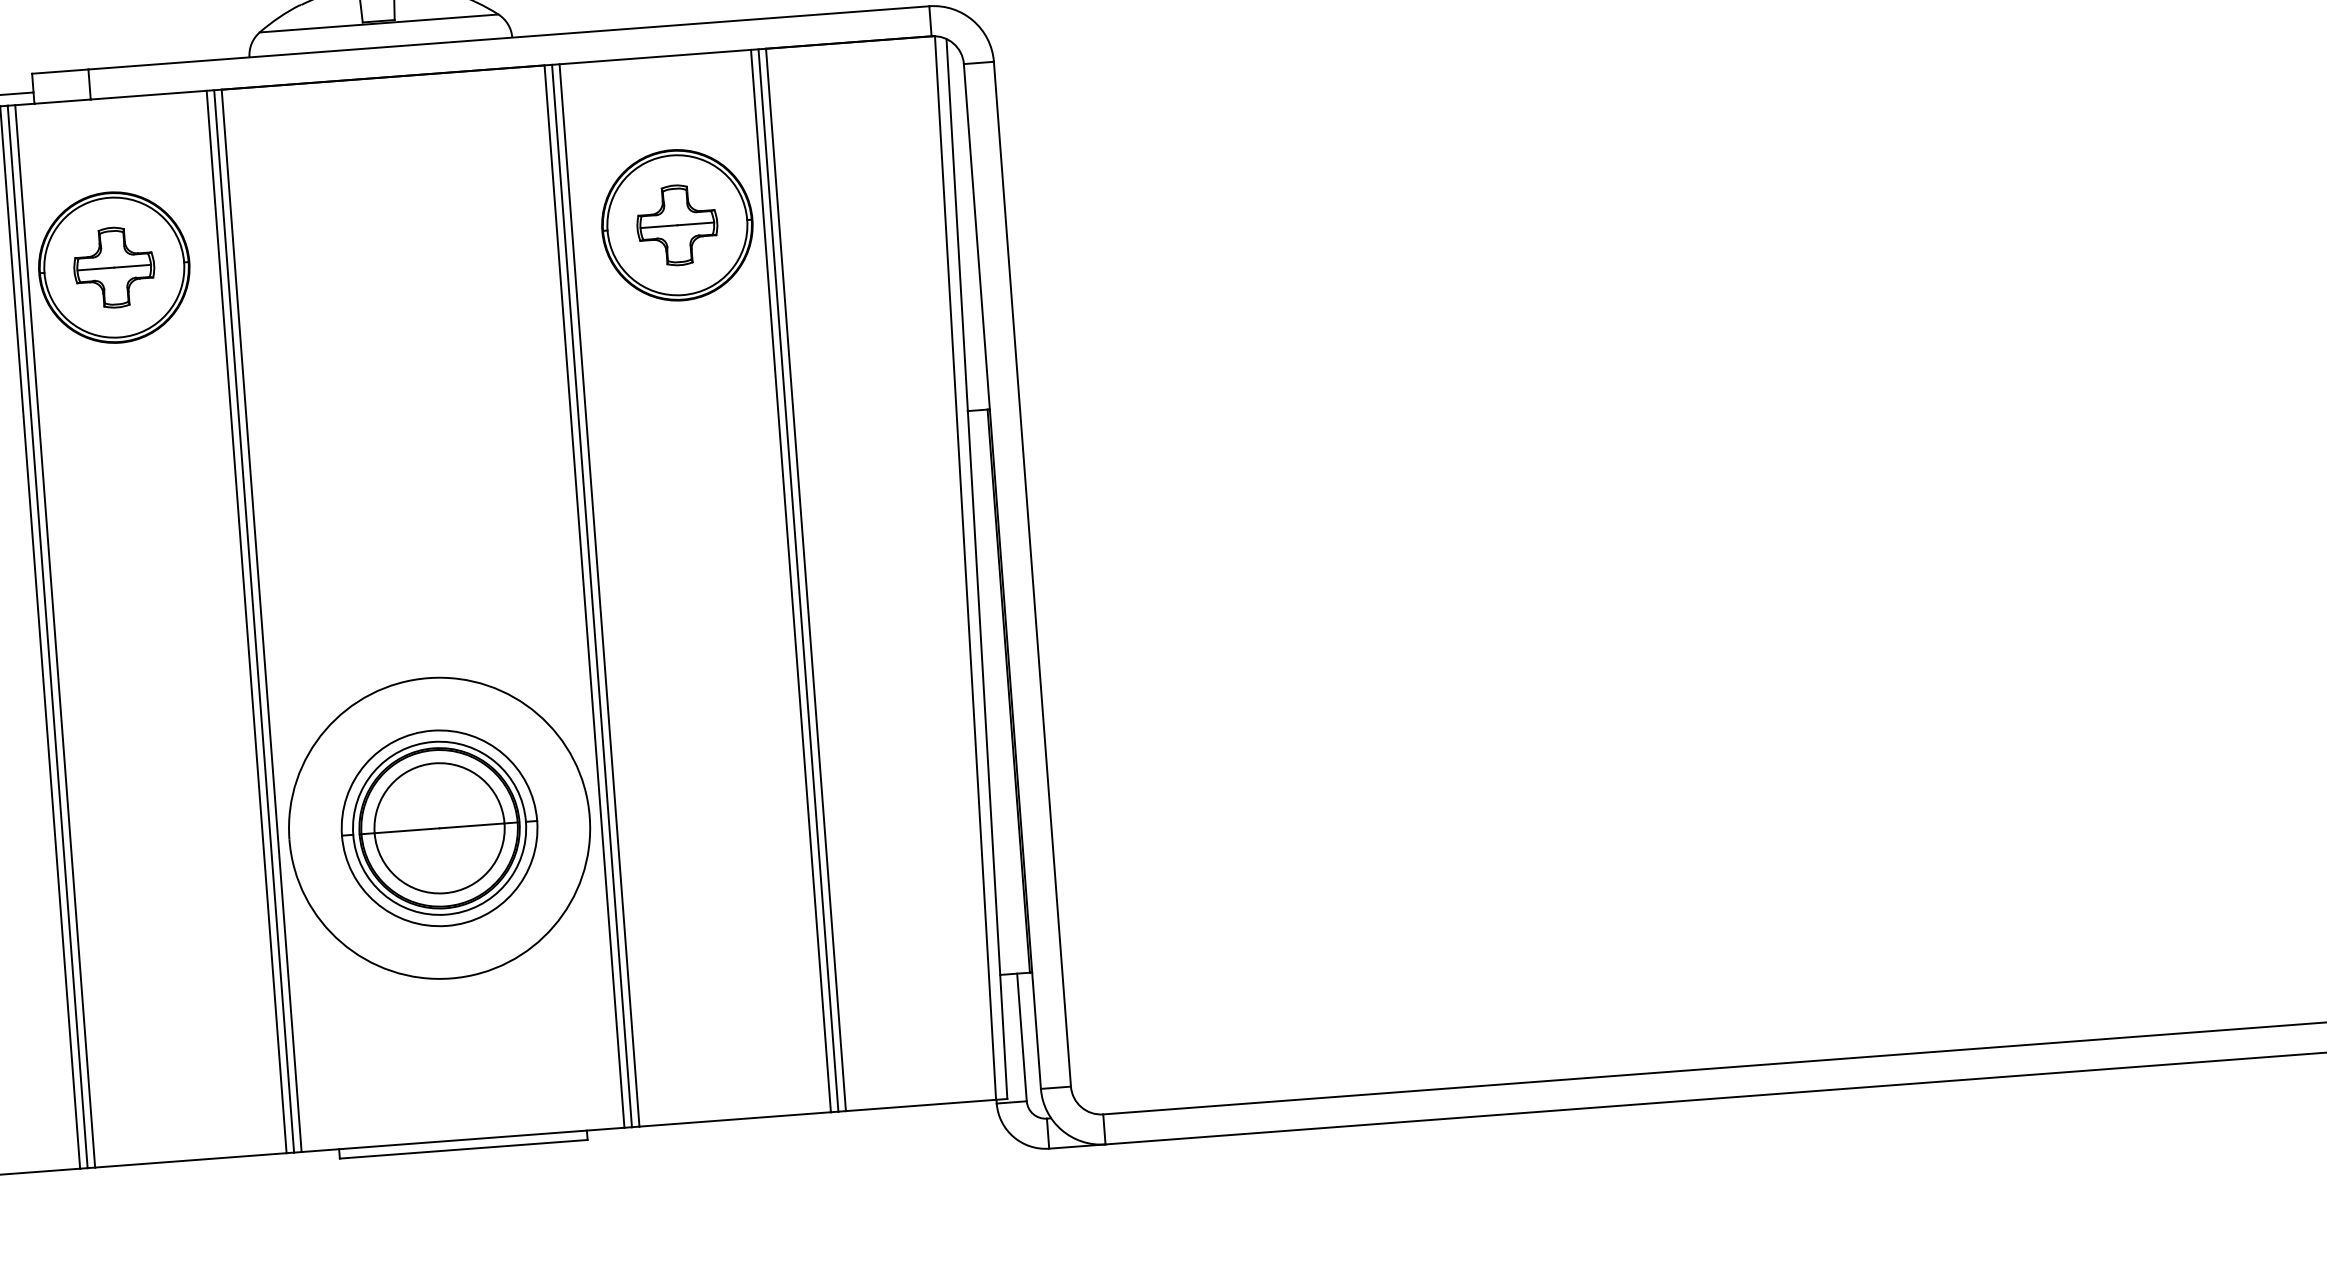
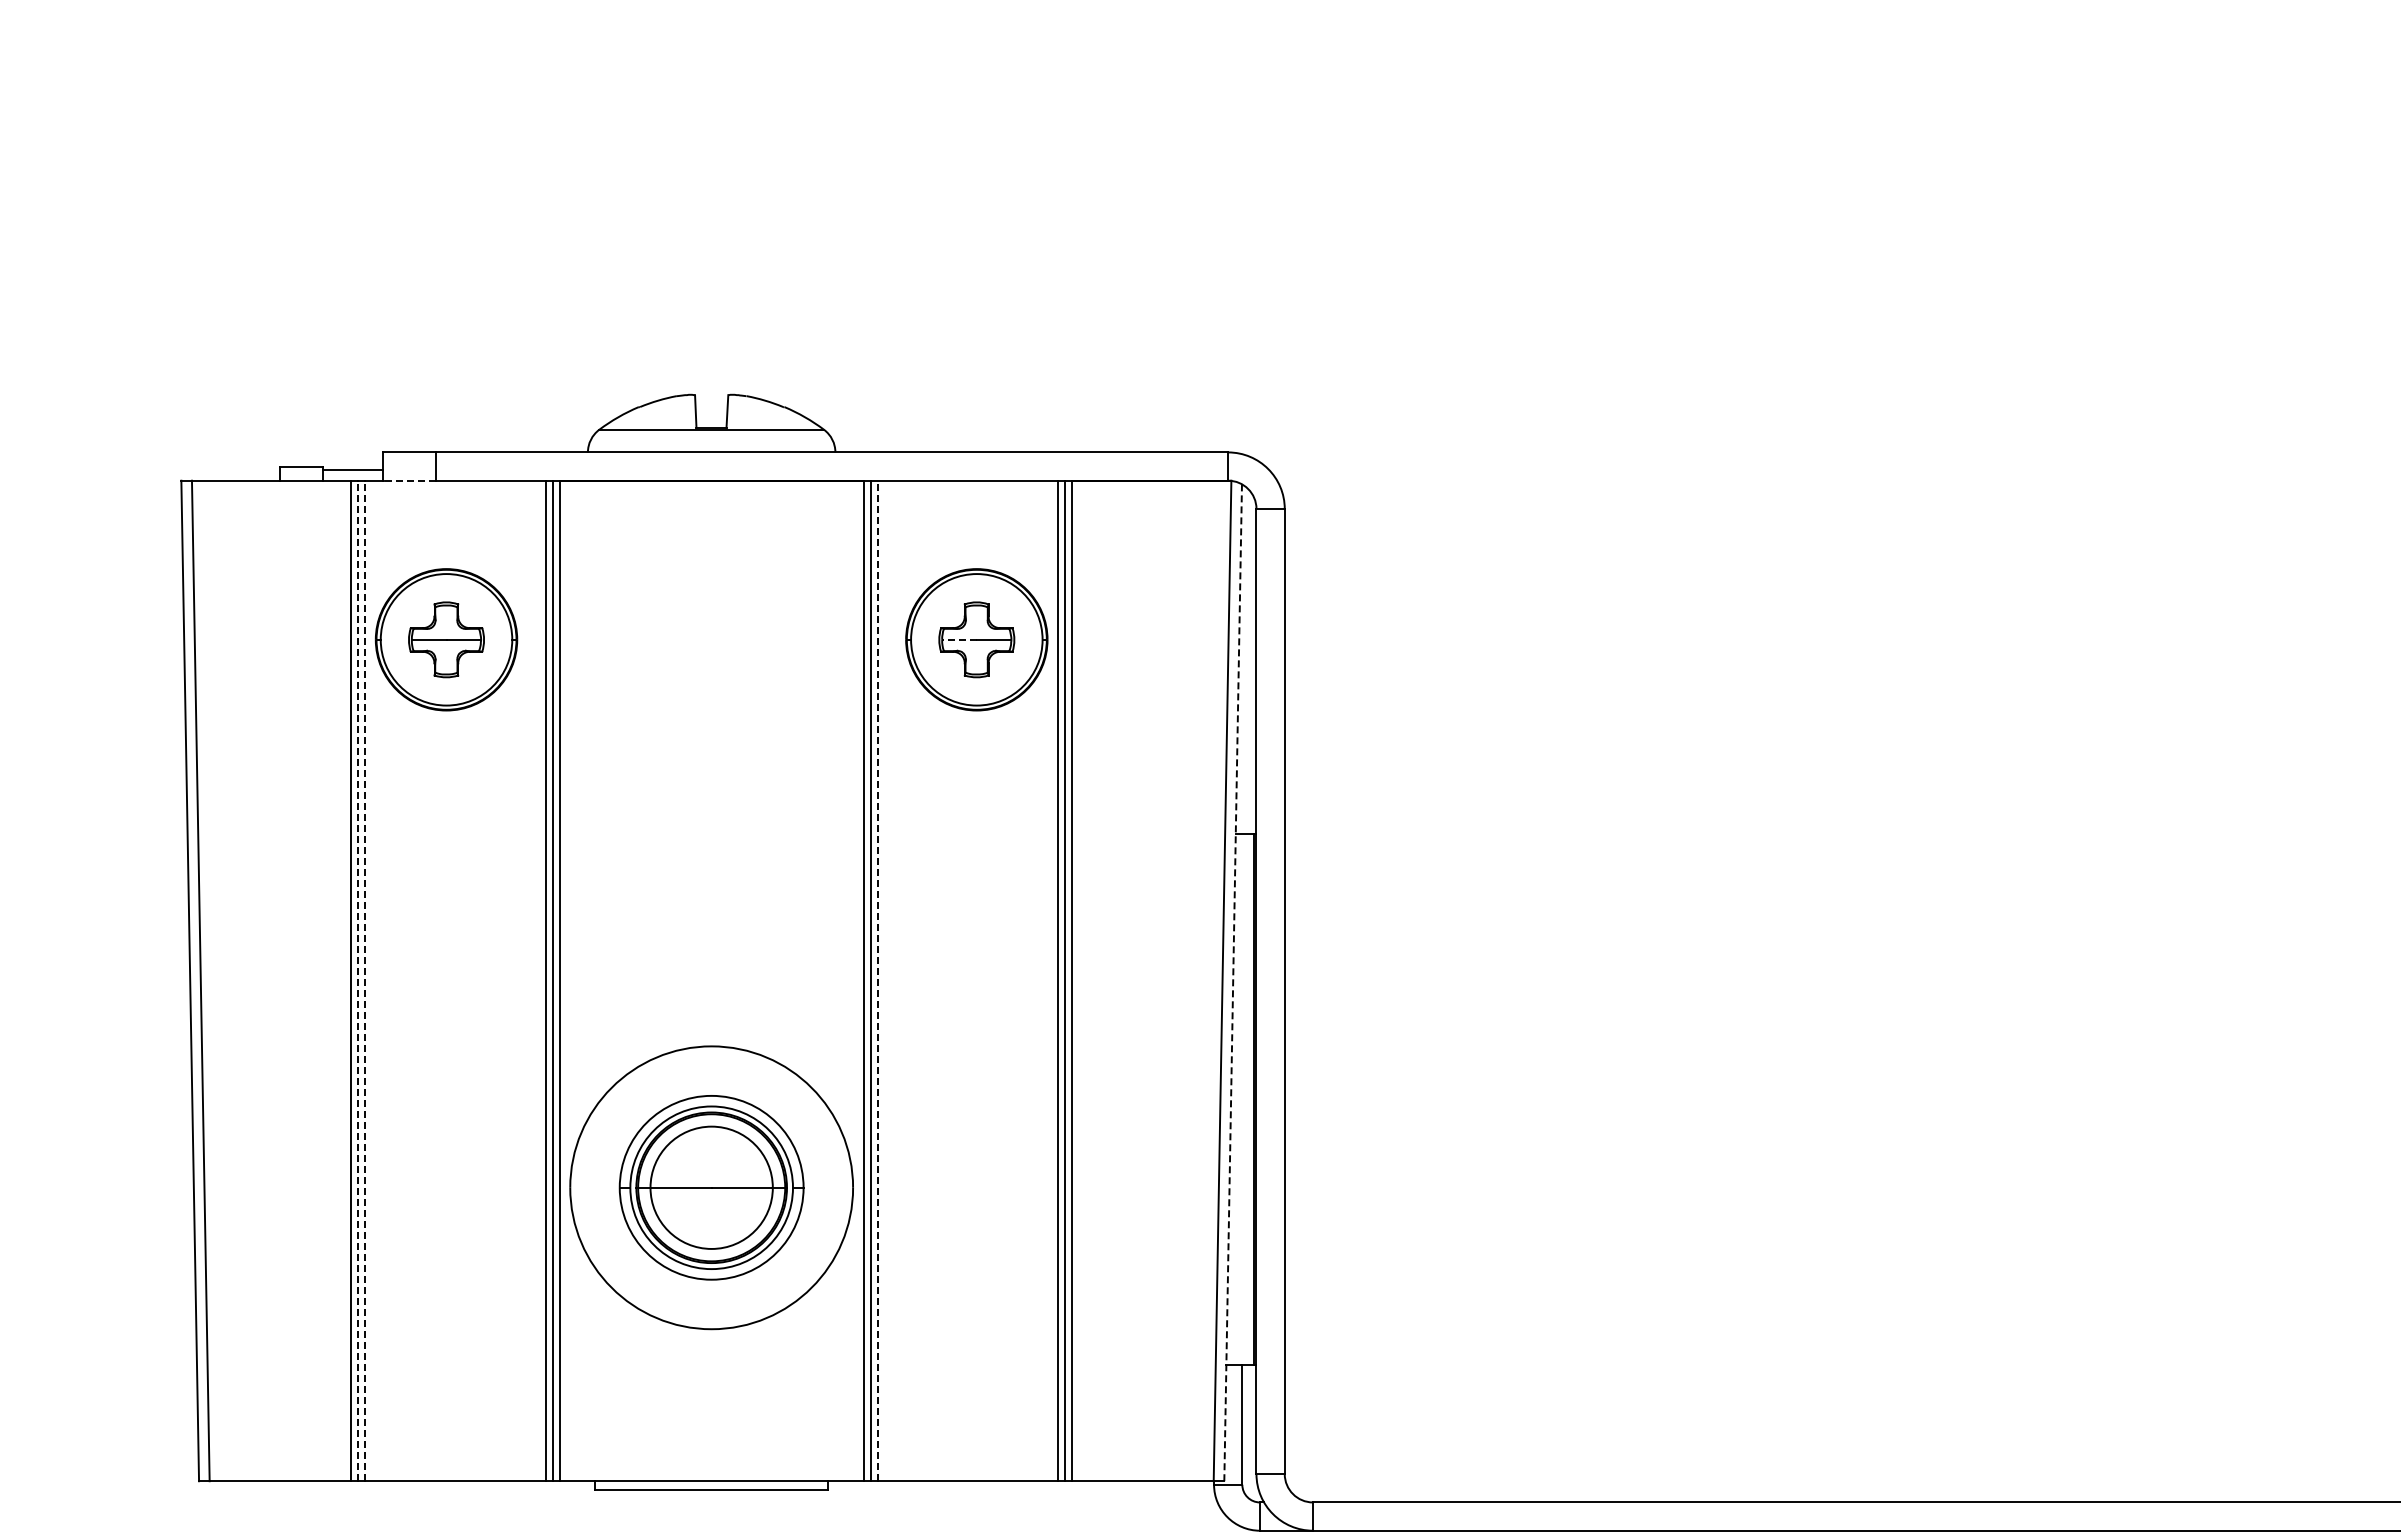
line: (62, 101) -> (409, 480), solid -> dashed
line: (658, 226) -> (959, 639), solid -> dashed
line: (977, 568) -> (1233, 982), solid -> dashed
line: (599, 594) -> (877, 980), solid -> dashed
line: (55, 635) -> (365, 980), solid -> dashed
line: (48, 636) -> (358, 980), solid -> dashed

